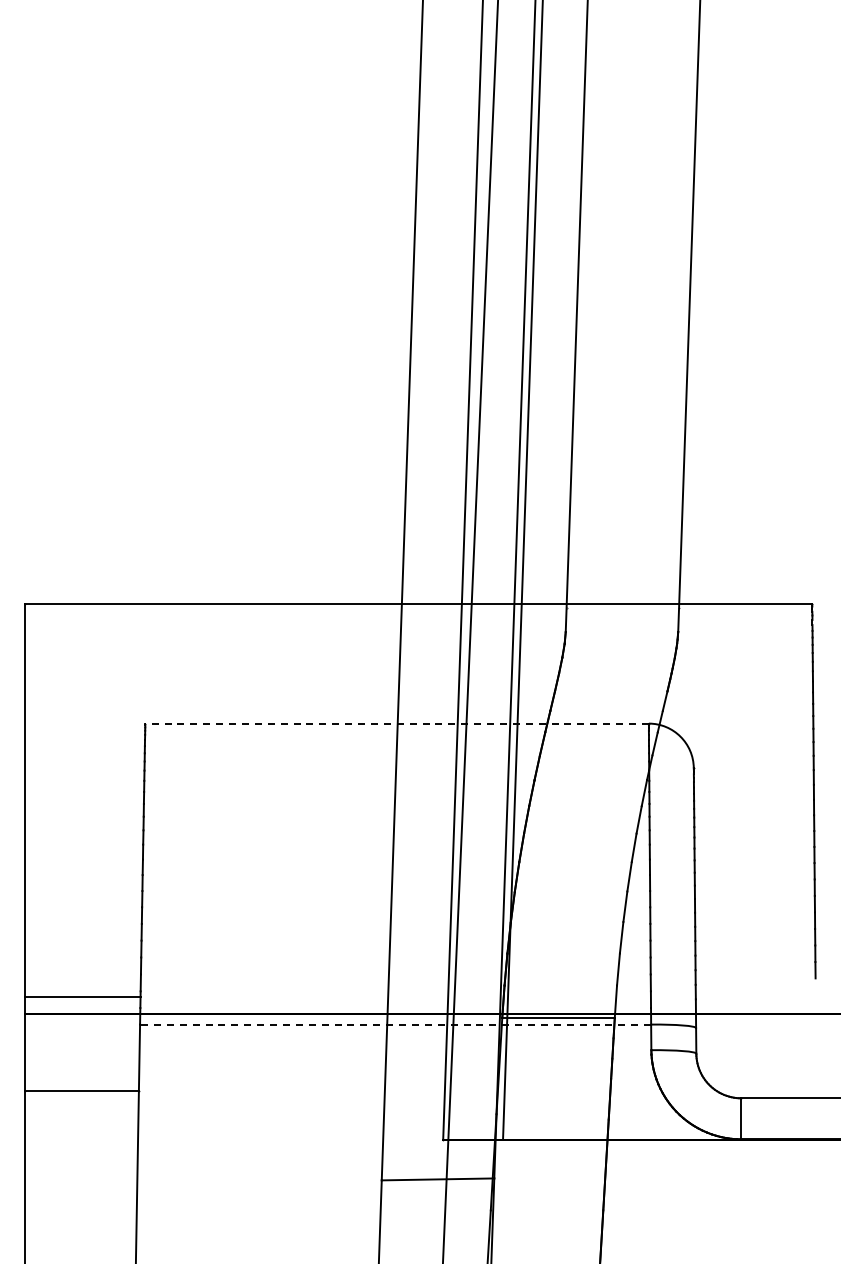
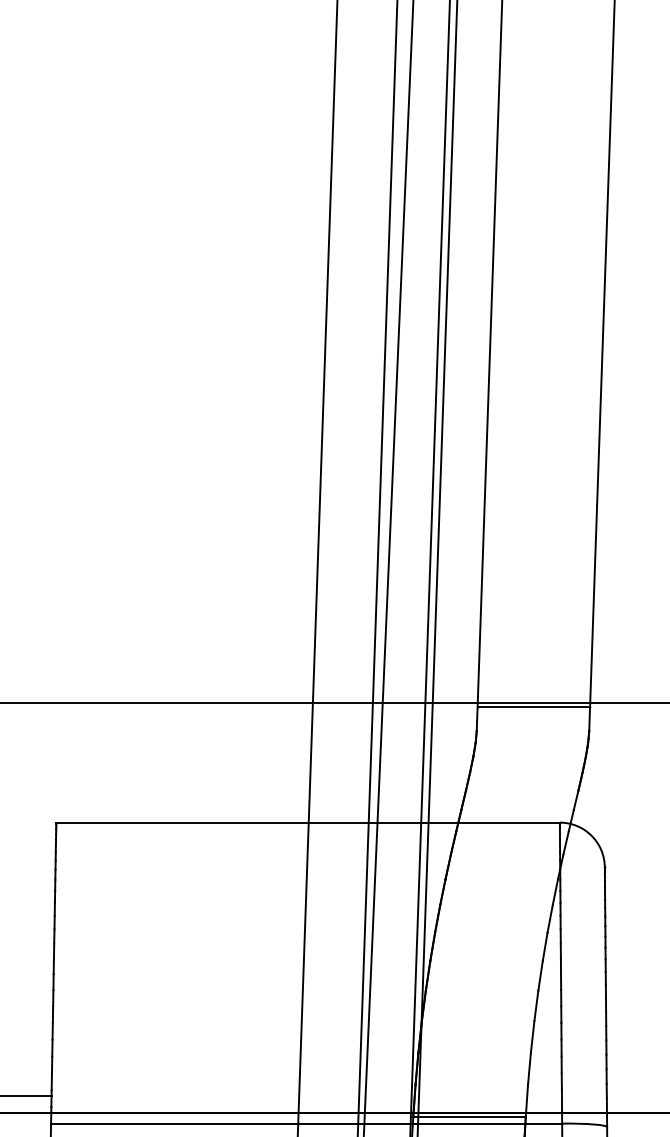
line: (622, 607) -> (533, 706), added
line: (397, 723) -> (308, 822), dashed -> solid
line: (395, 1024) -> (306, 1123), dashed -> solid

